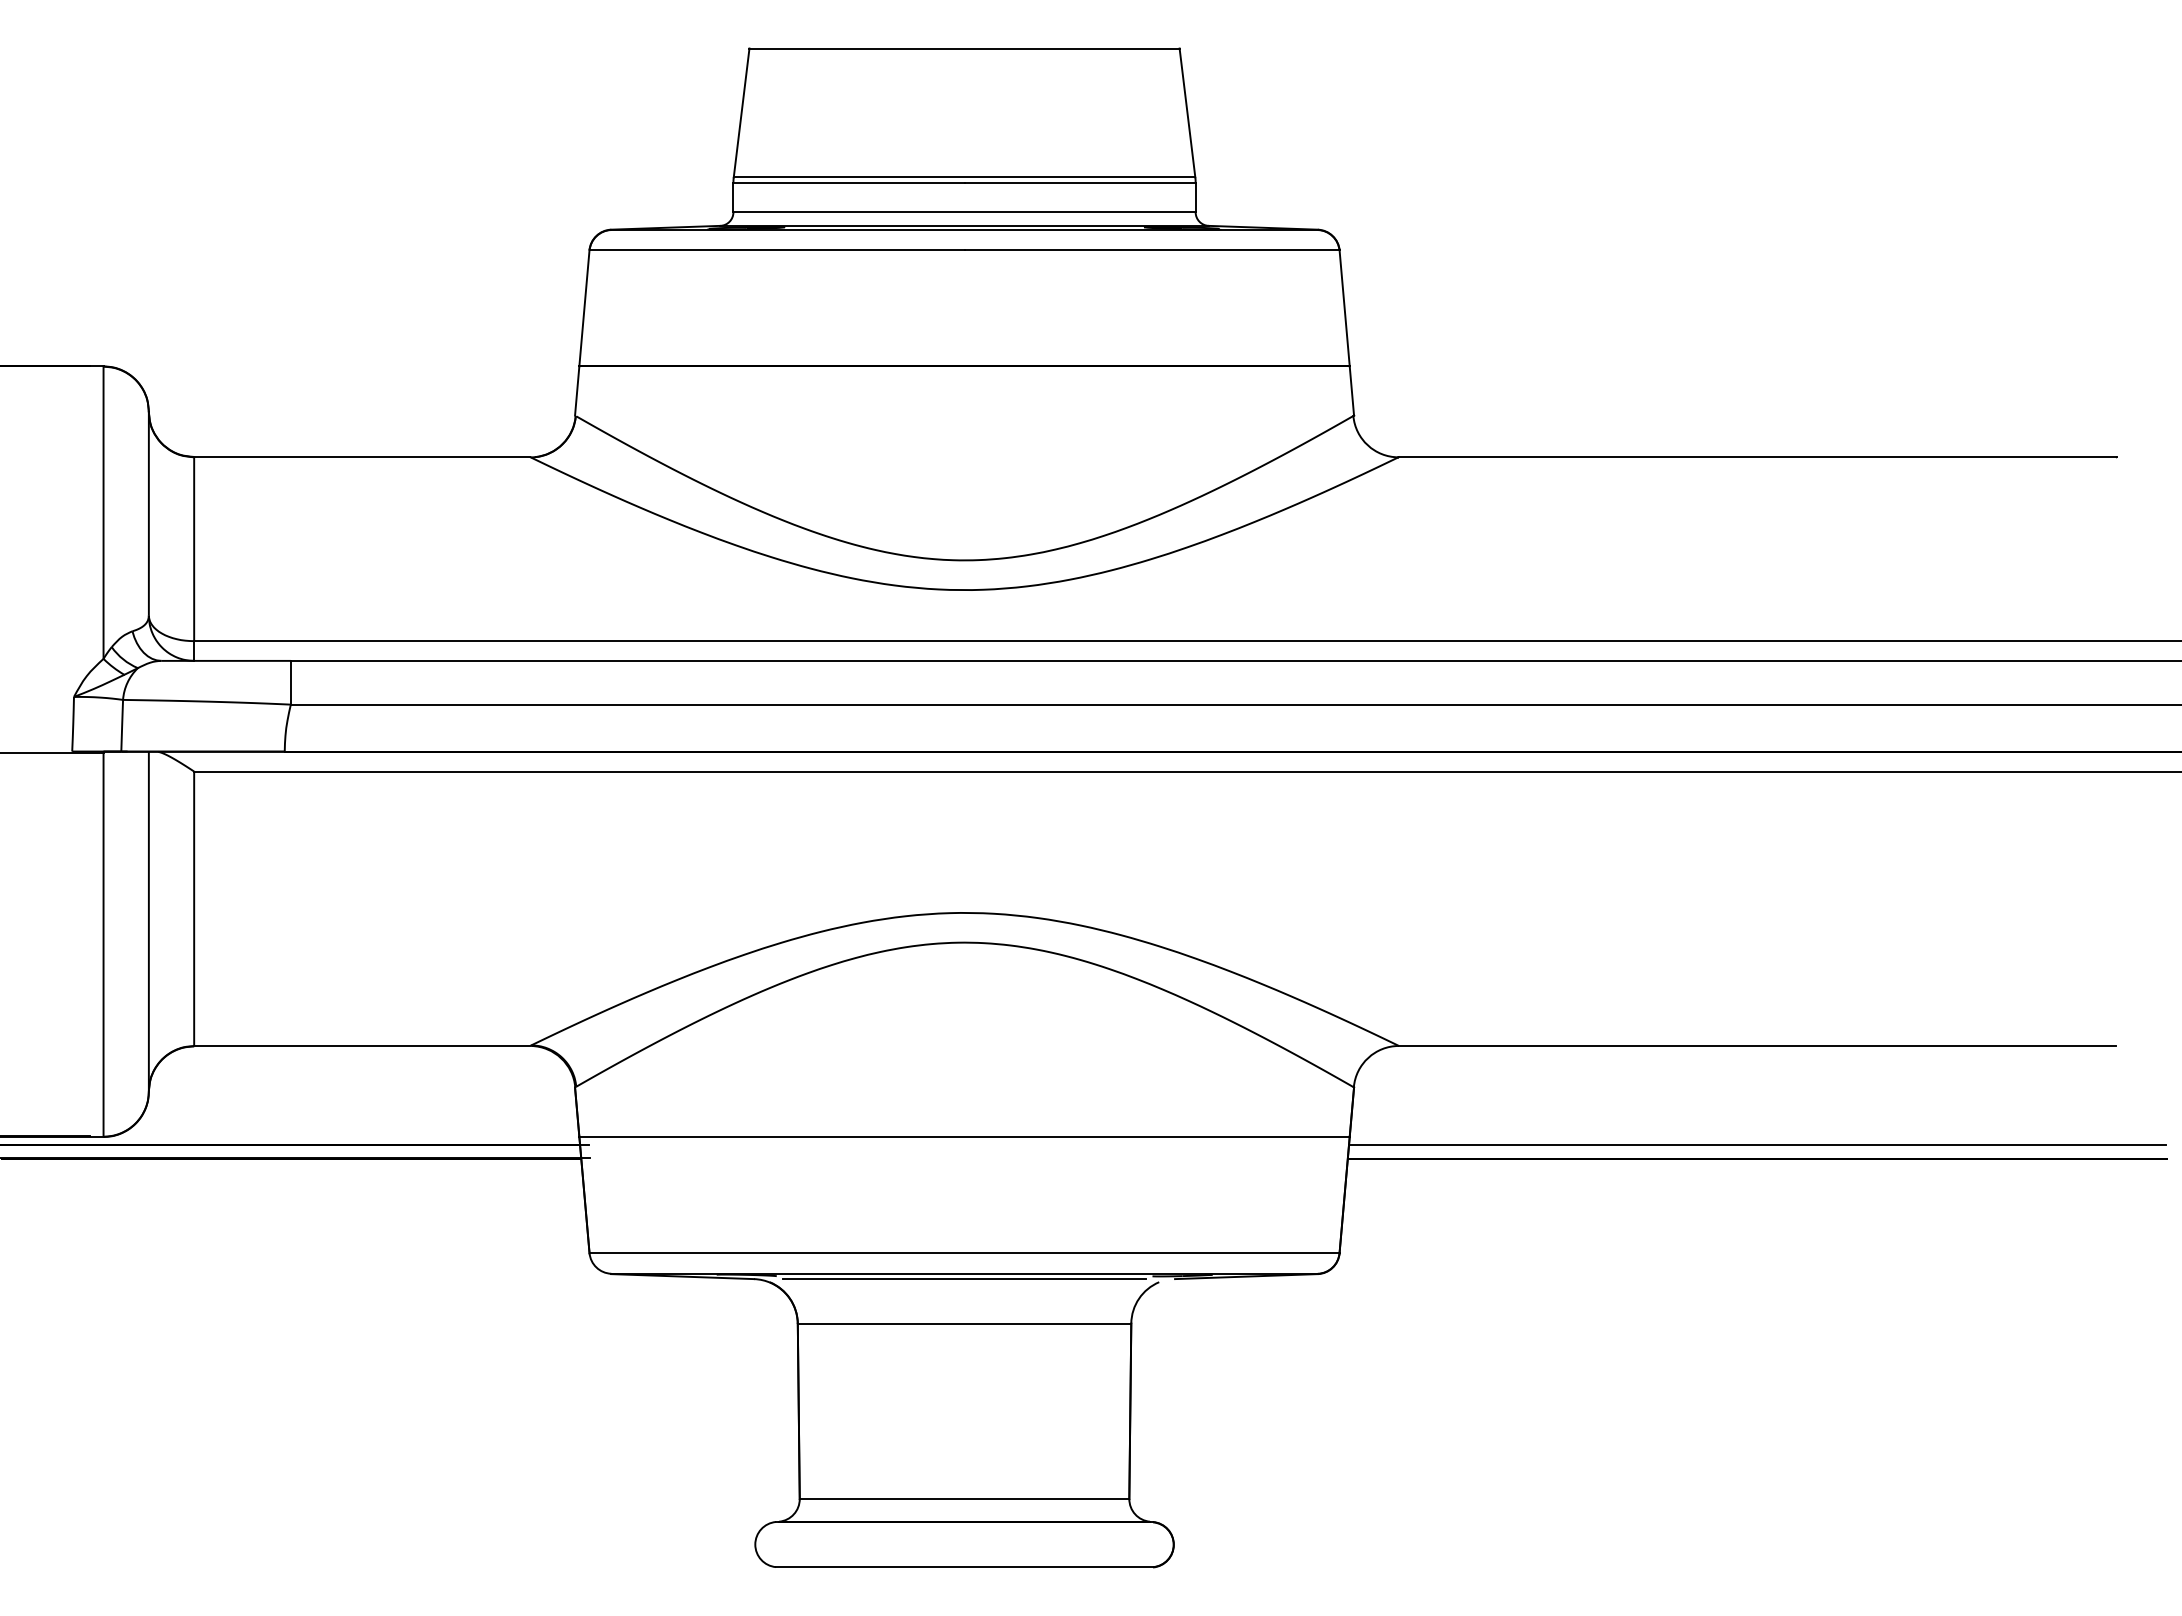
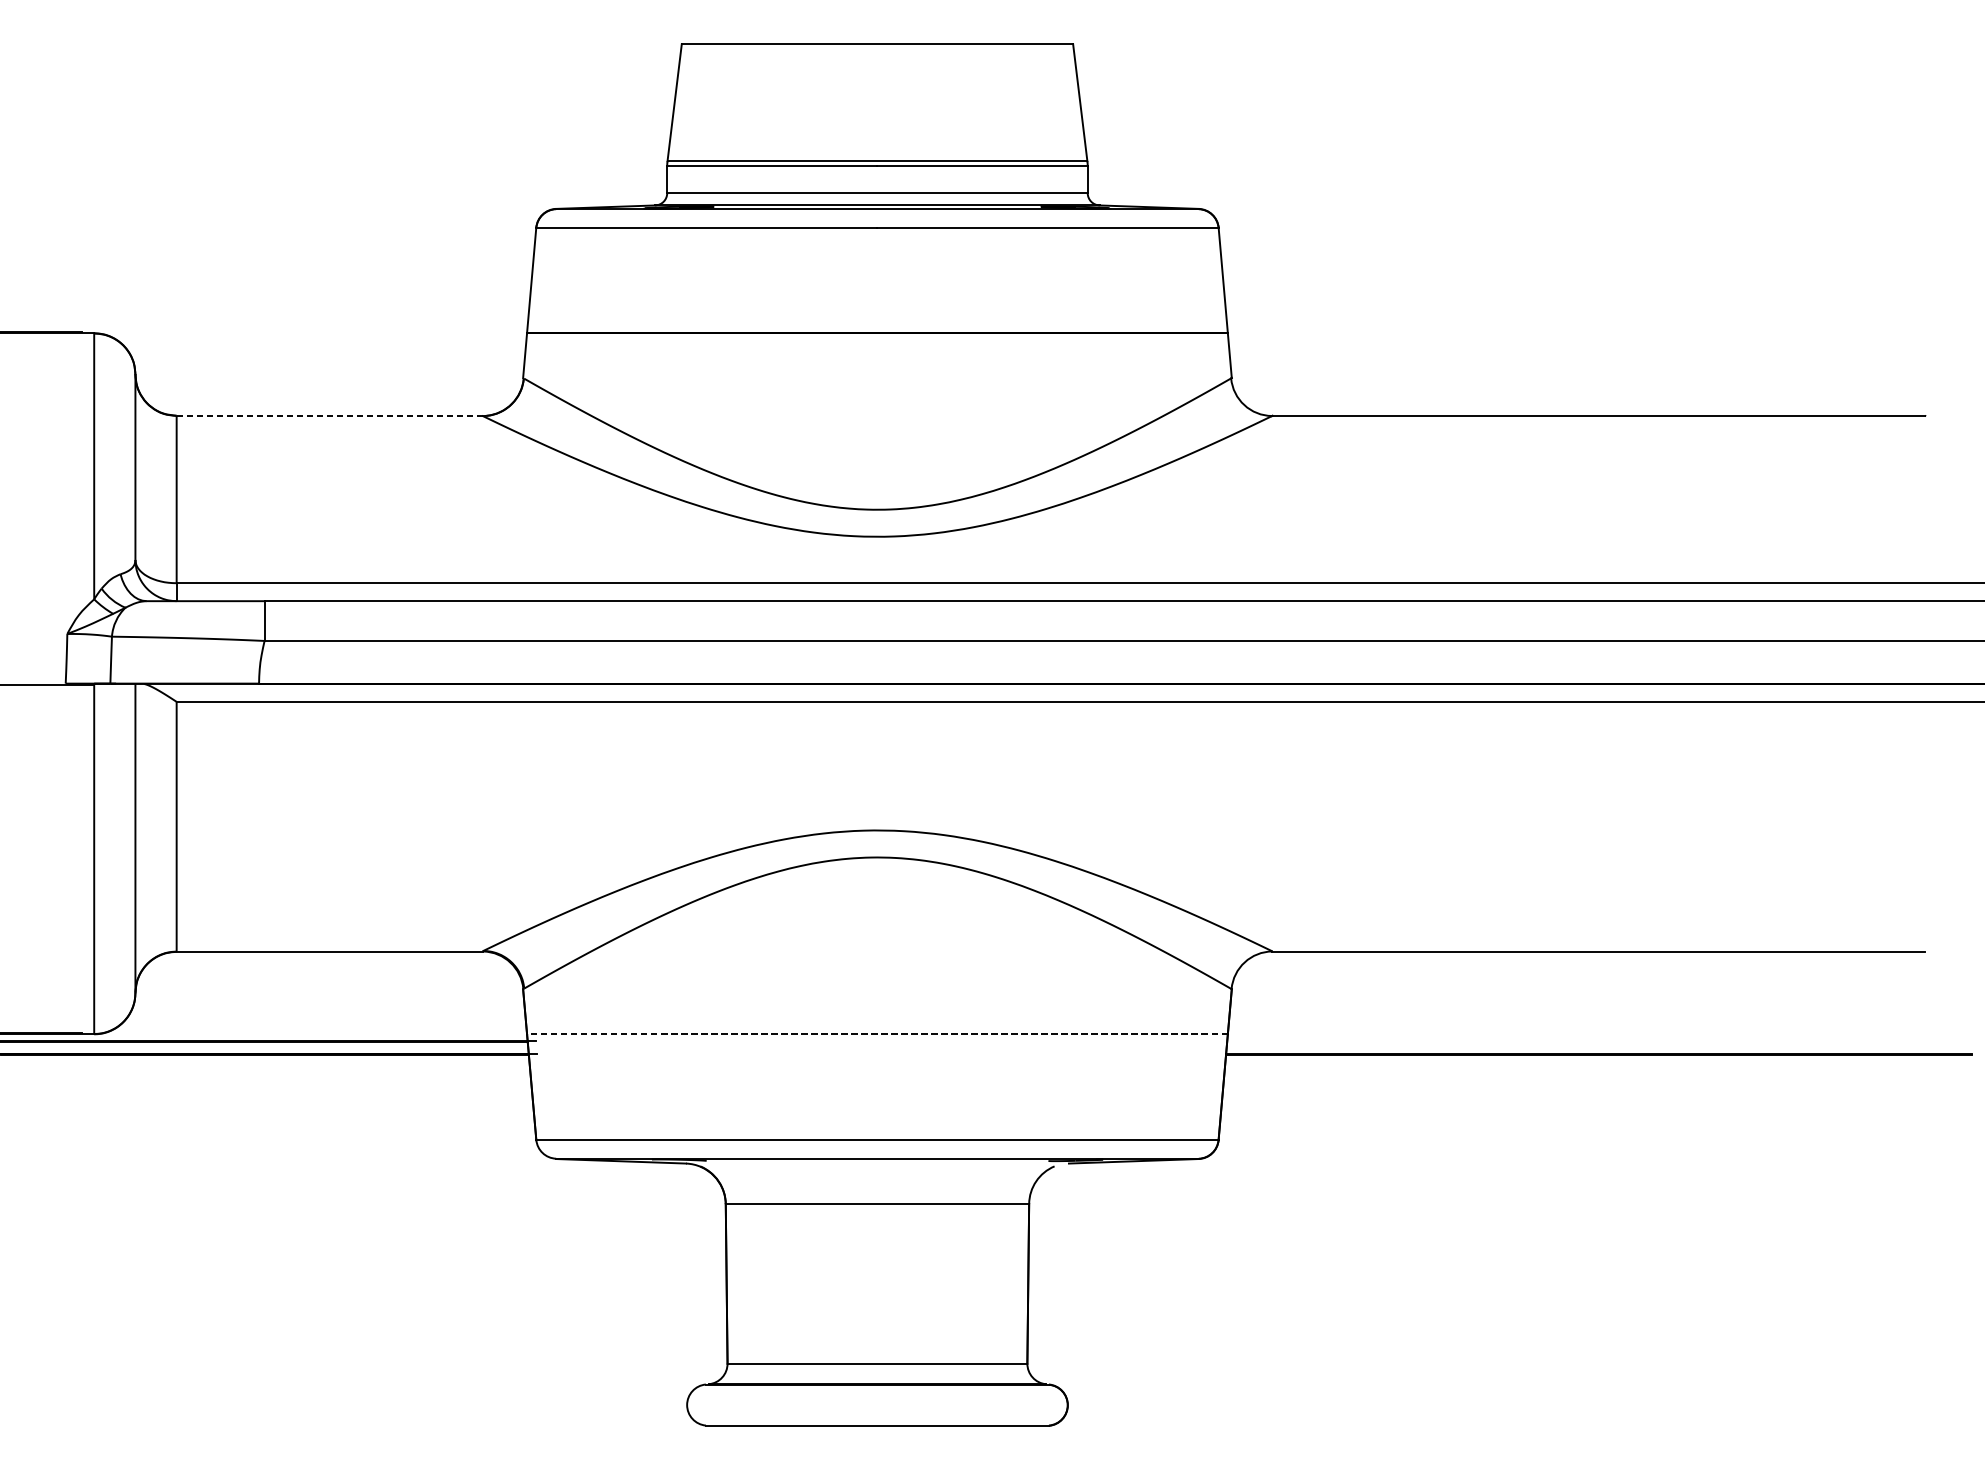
line: (362, 456) -> (329, 415), solid -> dashed
line: (964, 1136) -> (877, 1033), solid -> dashed
line: (1757, 1145) -> (1598, 1042), removed
line: (964, 1278) -> (877, 1163), removed

